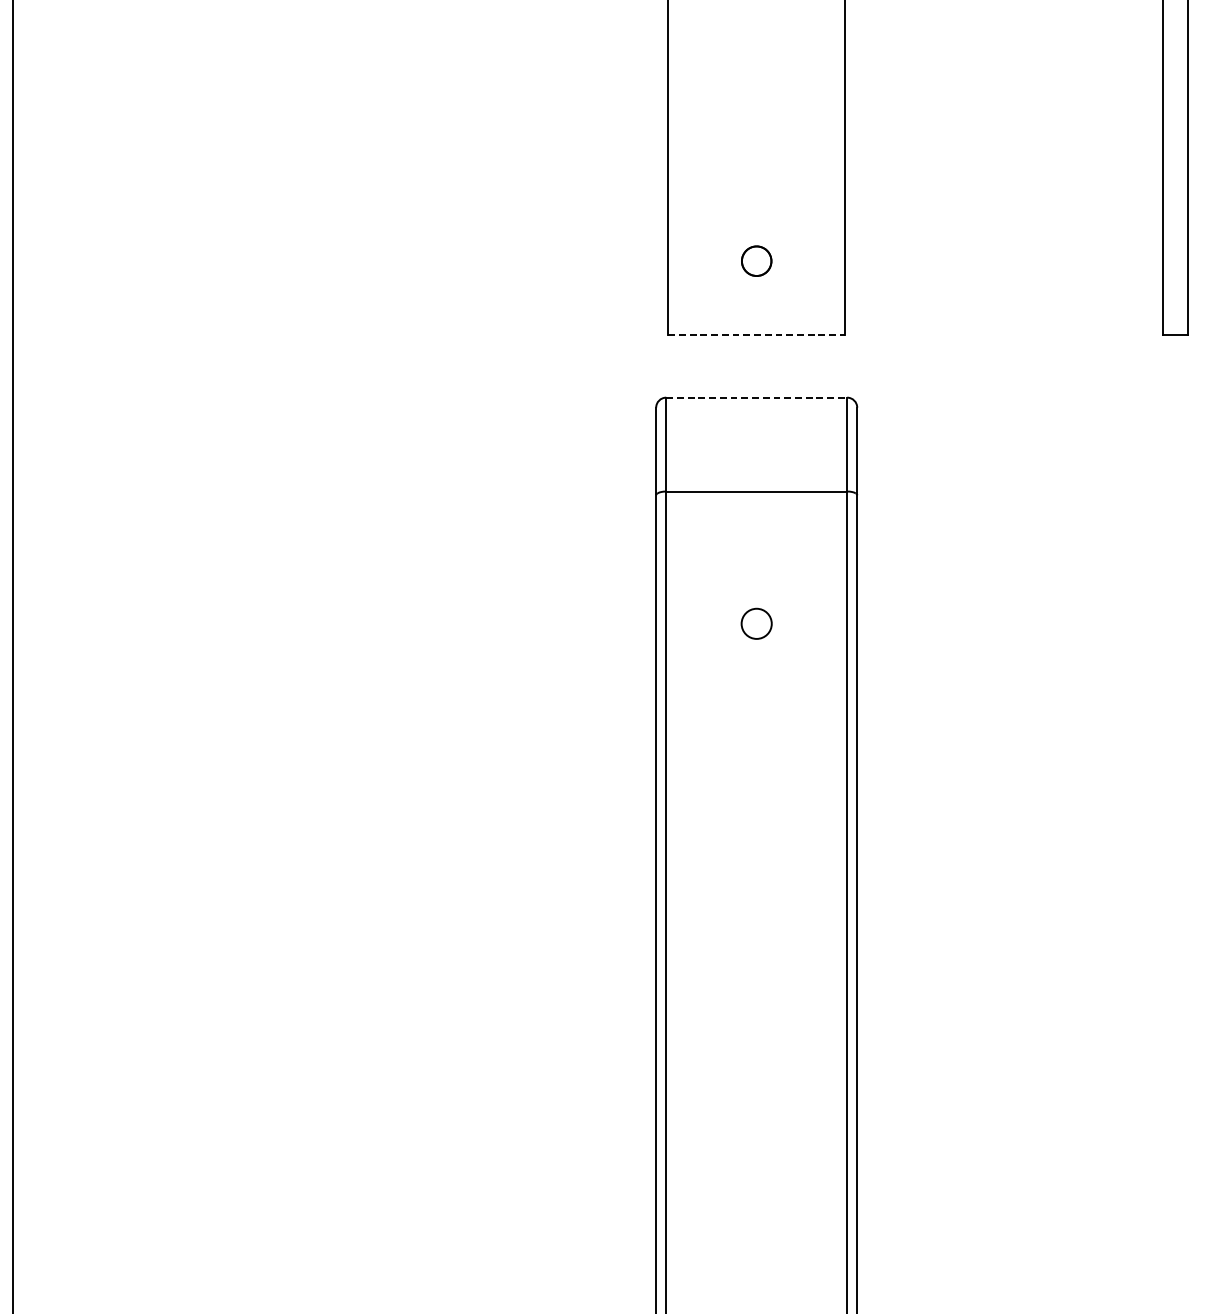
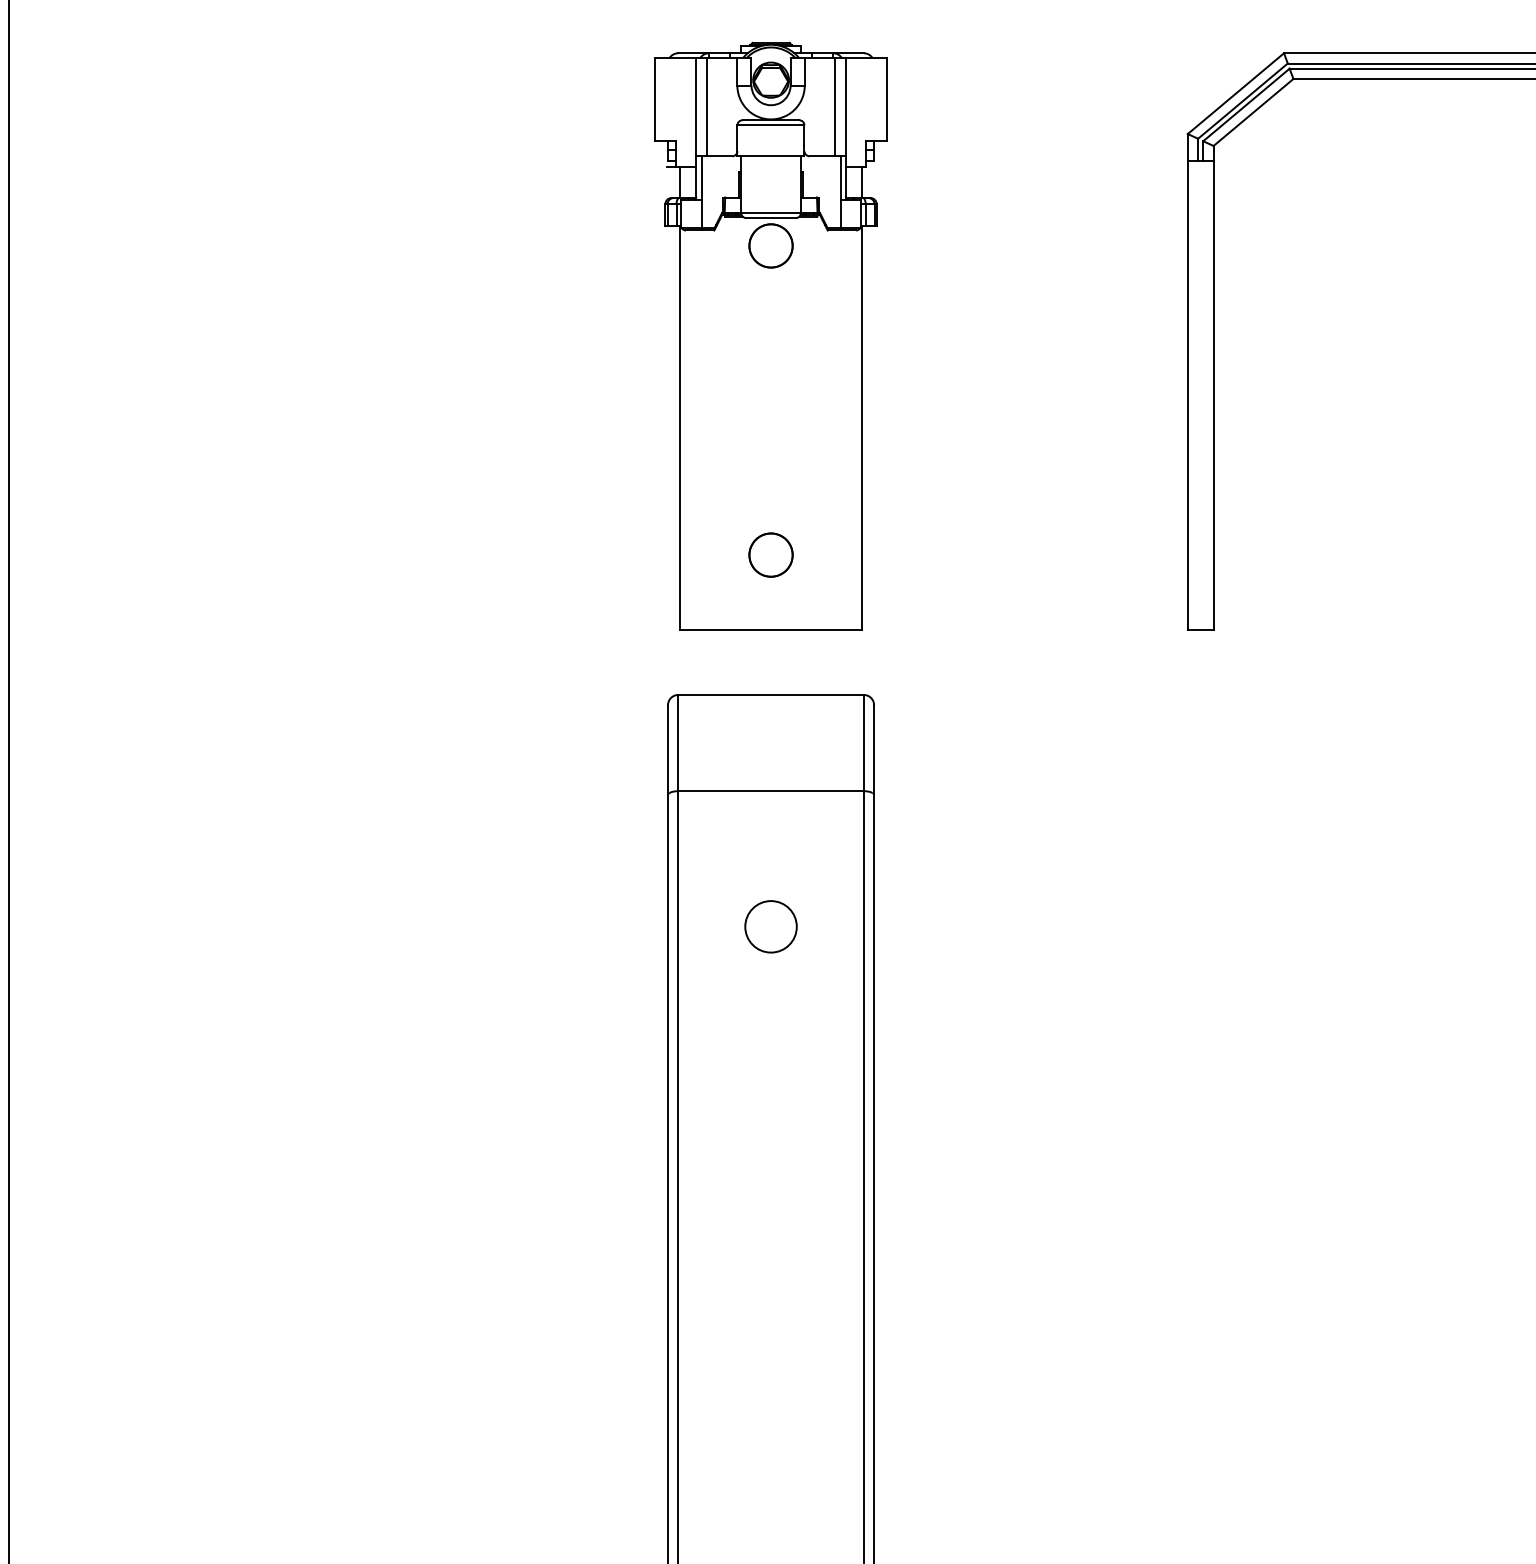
circle: (756, 260) -> (770, 554), size x1.43
line: (757, 334) -> (771, 630), dashed -> solid
line: (757, 397) -> (771, 694), dashed -> solid
circle: (756, 623) -> (770, 926), size x1.67

